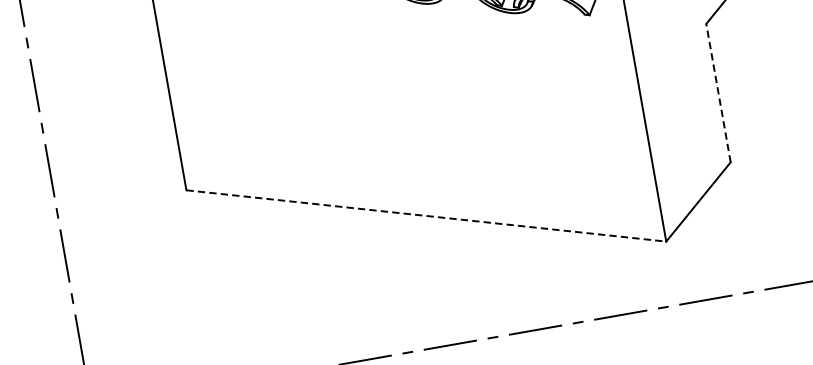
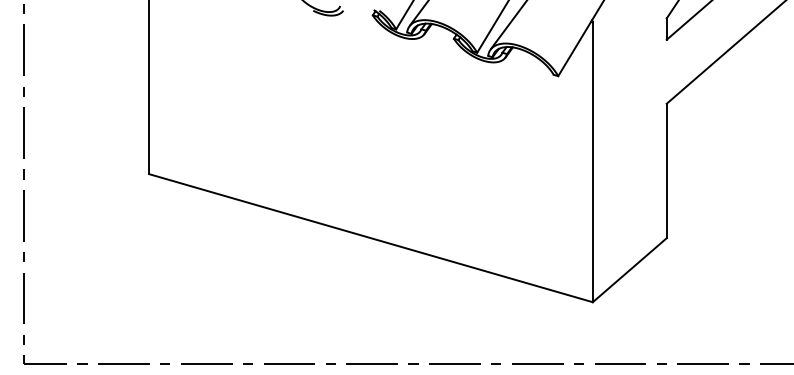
line: (718, 92) -> (666, 170), dashed -> solid
line: (426, 216) -> (371, 238), dashed -> solid

